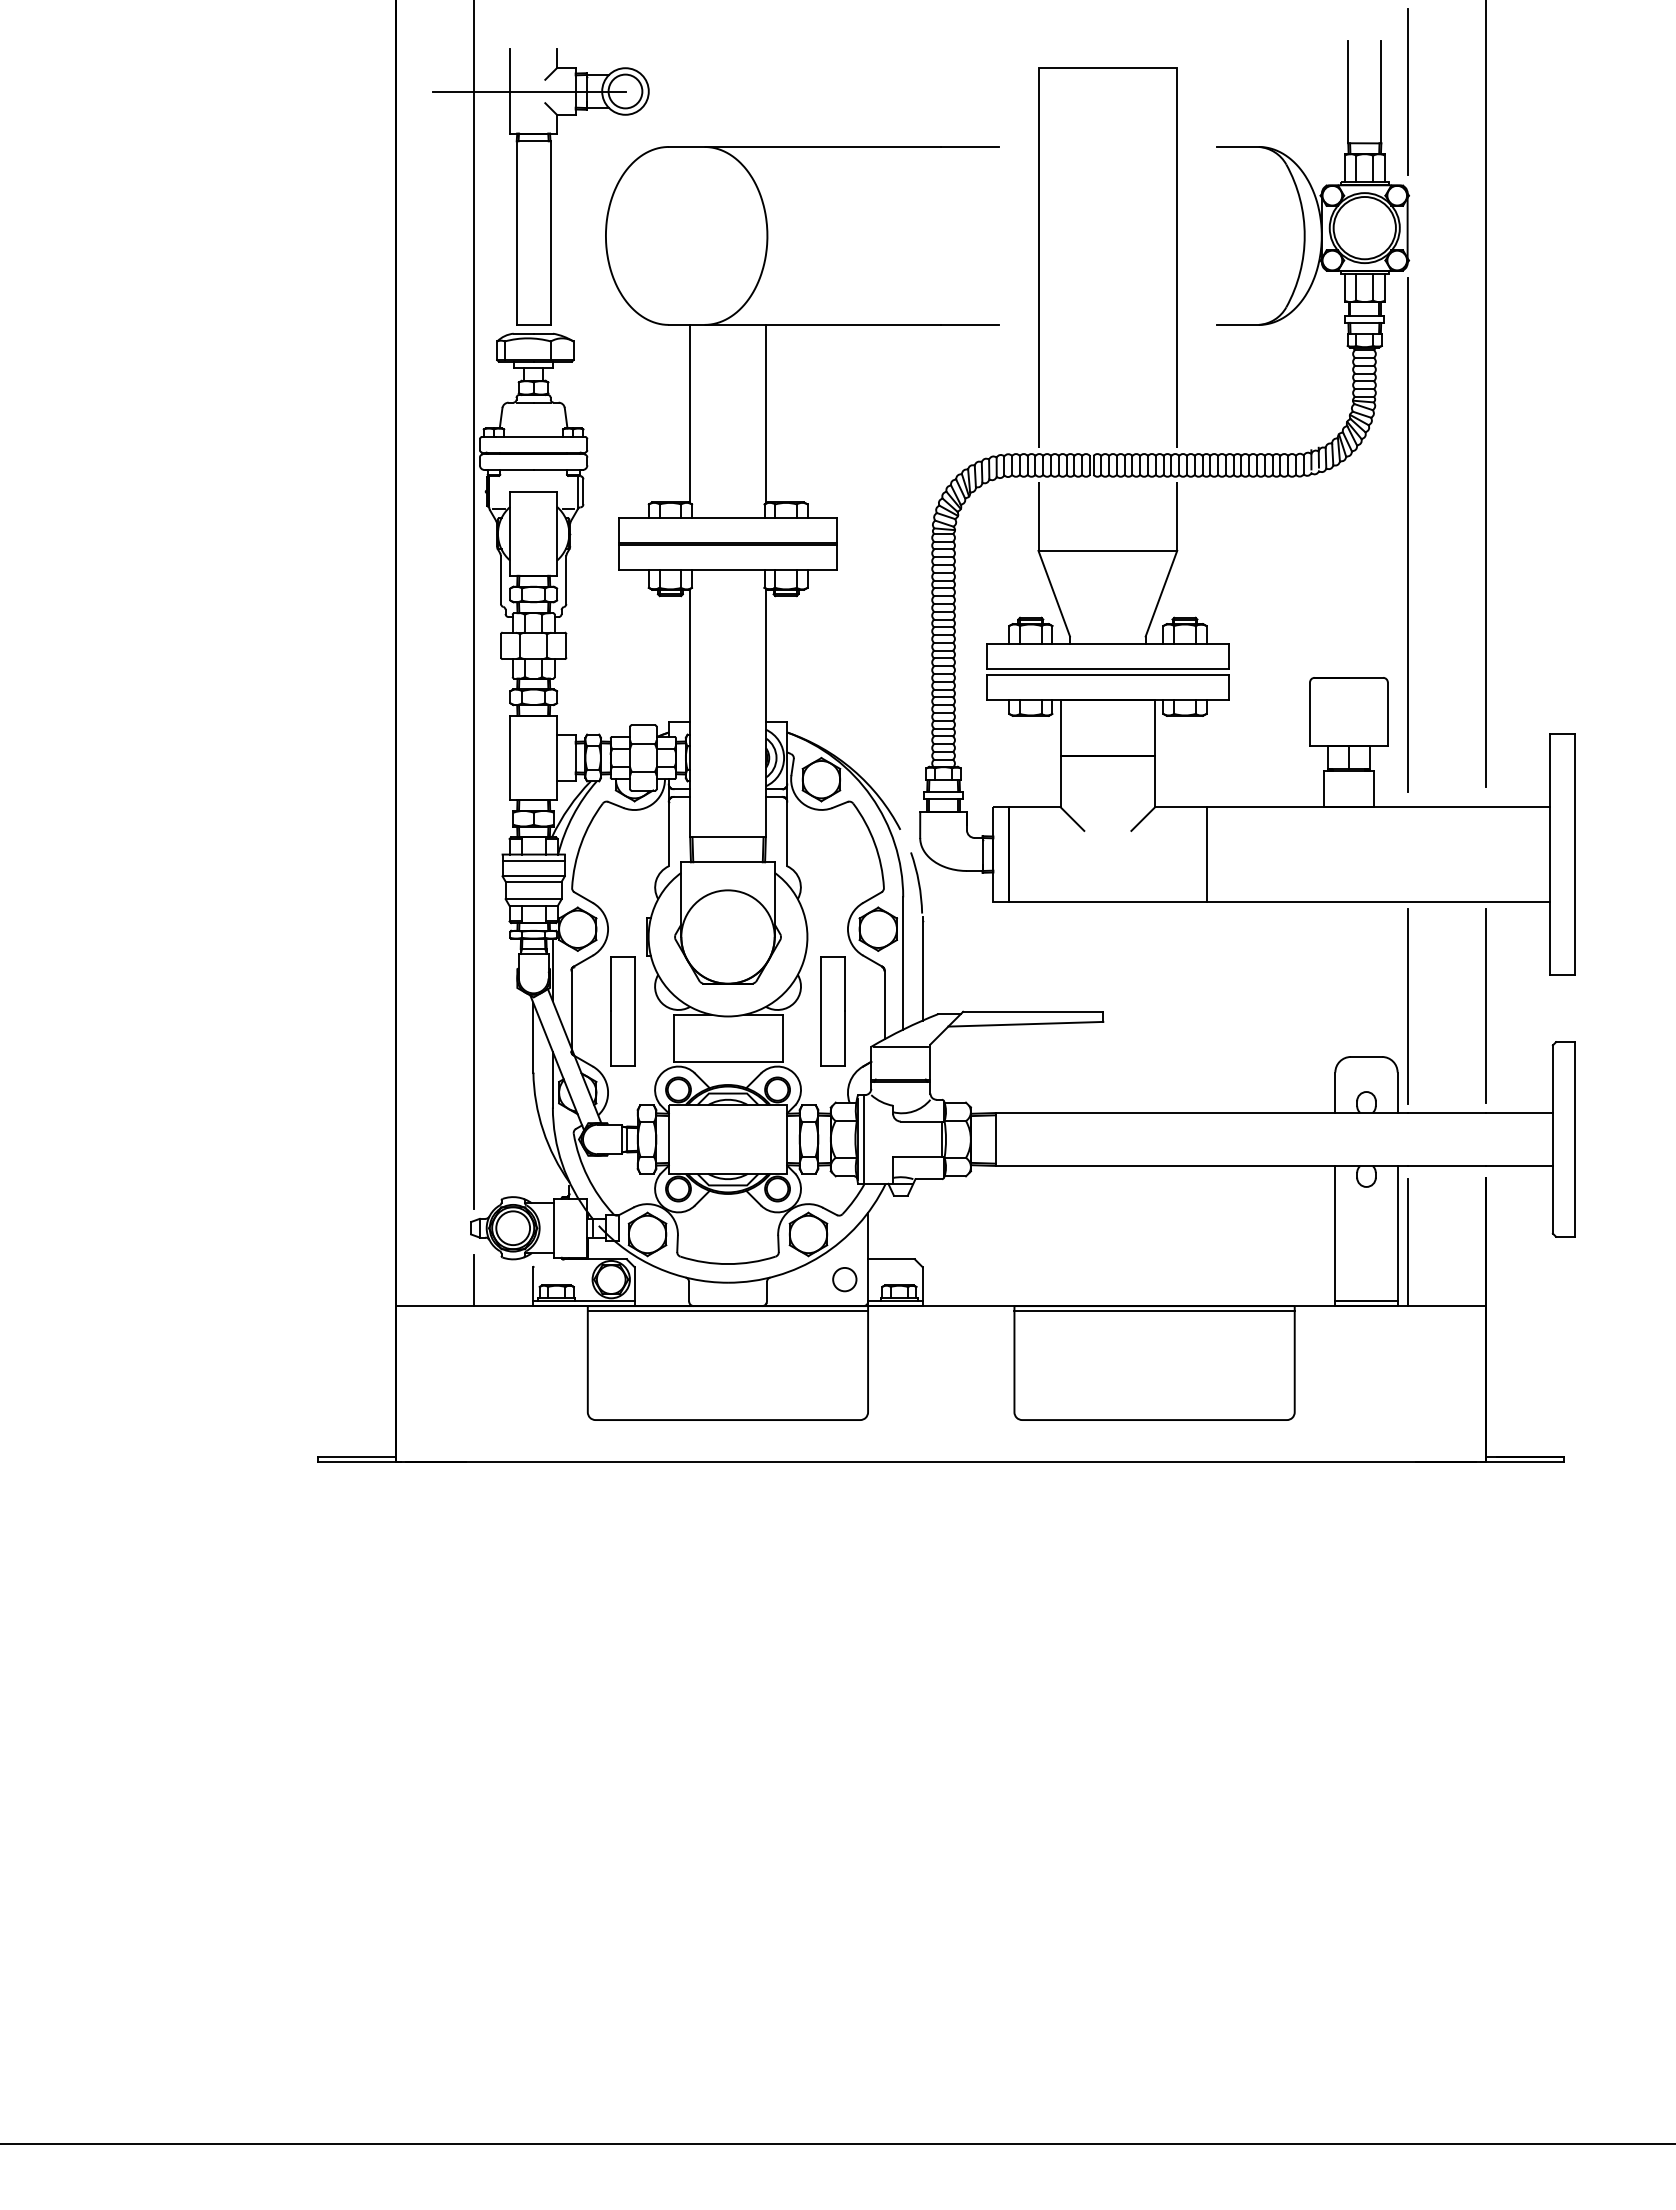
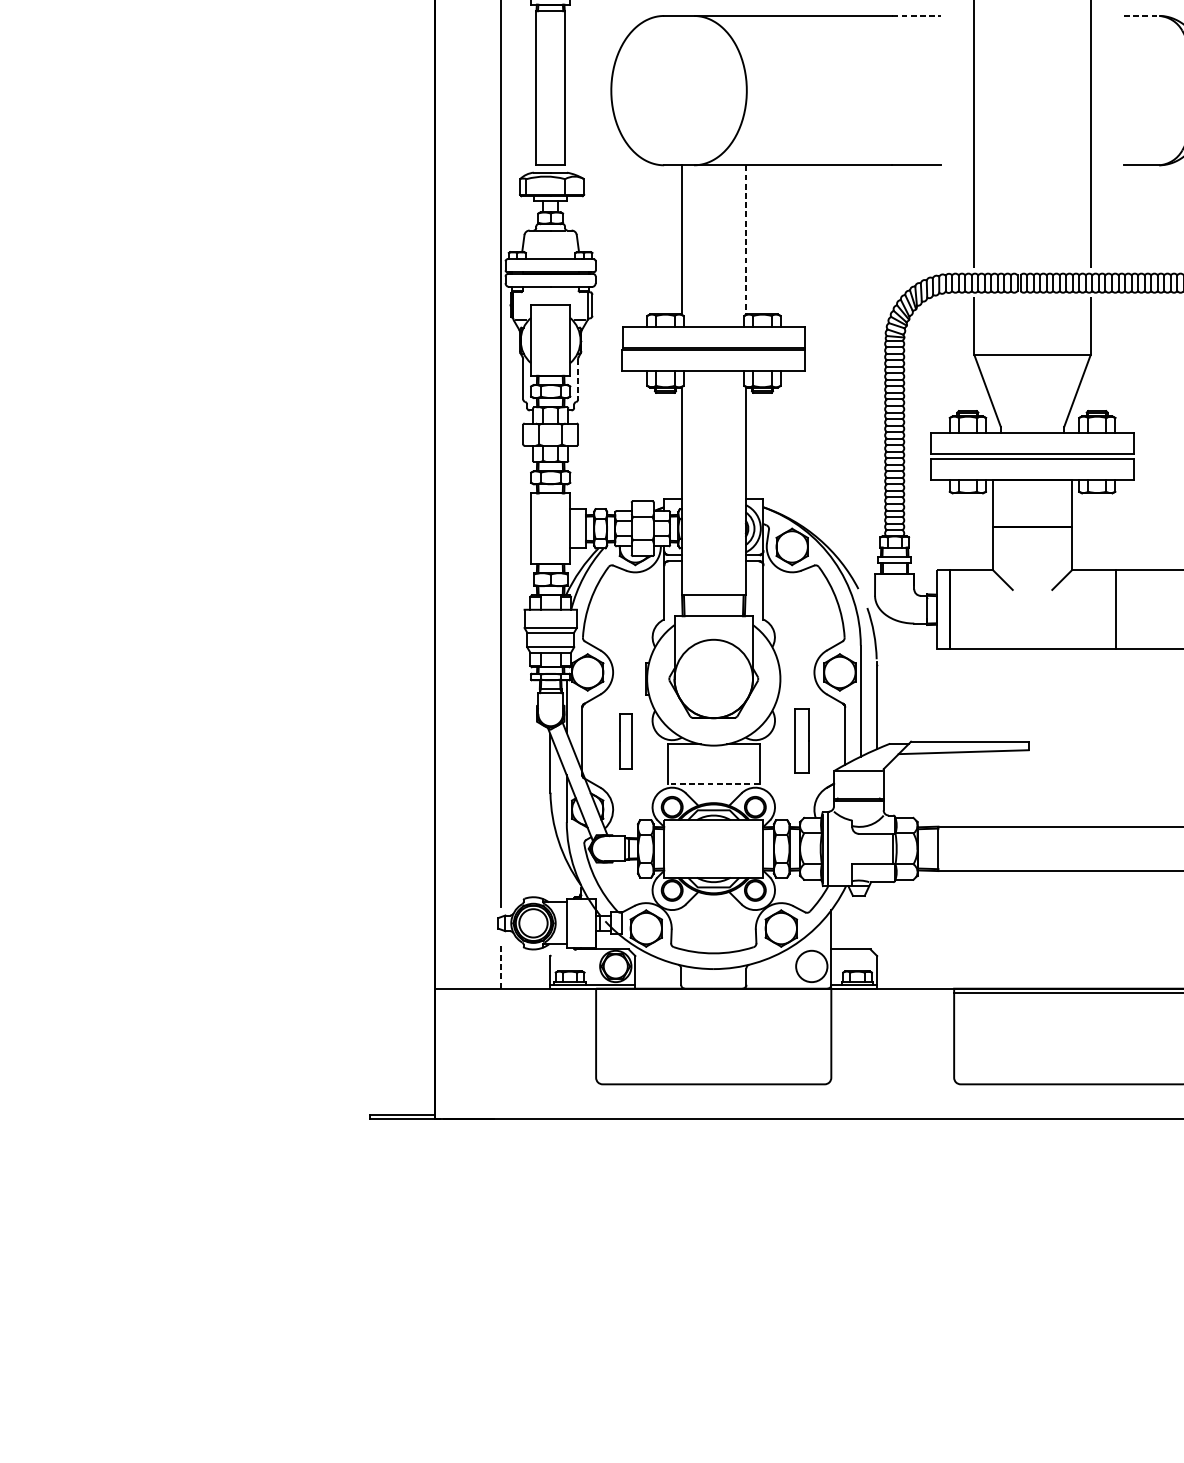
line: (970, 146) -> (917, 15), solid -> dashed
line: (1238, 146) -> (1142, 15), solid -> dashed
line: (766, 414) -> (746, 240), solid -> dashed
line: (566, 580) -> (578, 379), solid -> dashed
line: (533, 860) -> (550, 614), removed
part: (622, 1011) -> (625, 741), size x0.6
part: (832, 1011) -> (801, 741), size x0.7
line: (727, 1061) -> (713, 783), solid -> dashed
circle: (844, 1279) -> (811, 966), size x1.6
line: (474, 1280) -> (501, 967), solid -> dashed
line: (727, 1311) -> (713, 993), removed

